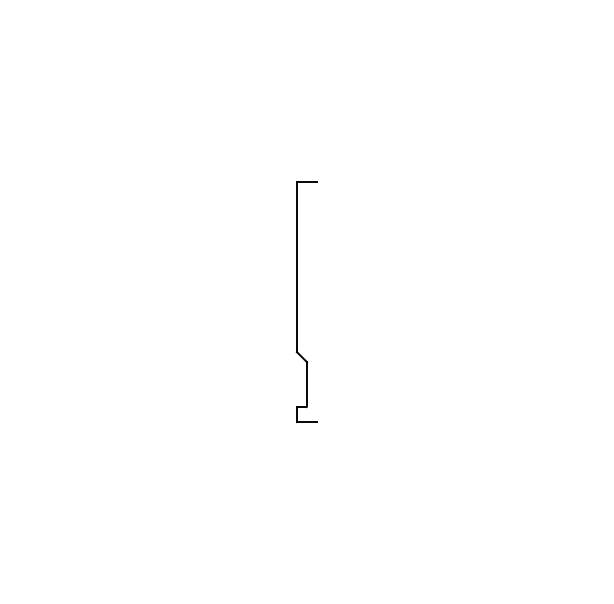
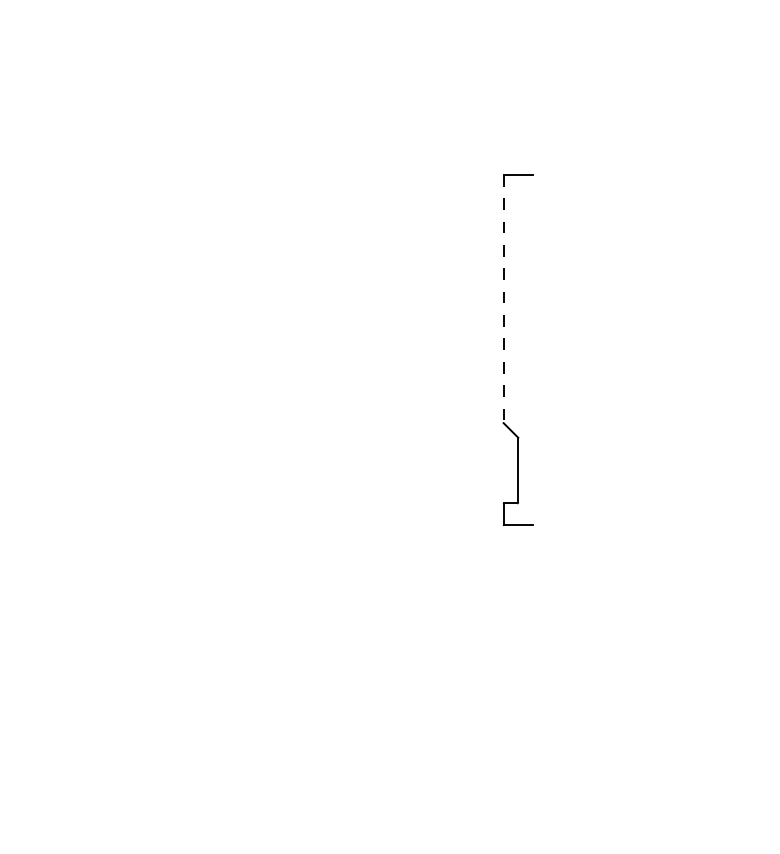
line: (296, 267) -> (502, 299), solid -> dashed

